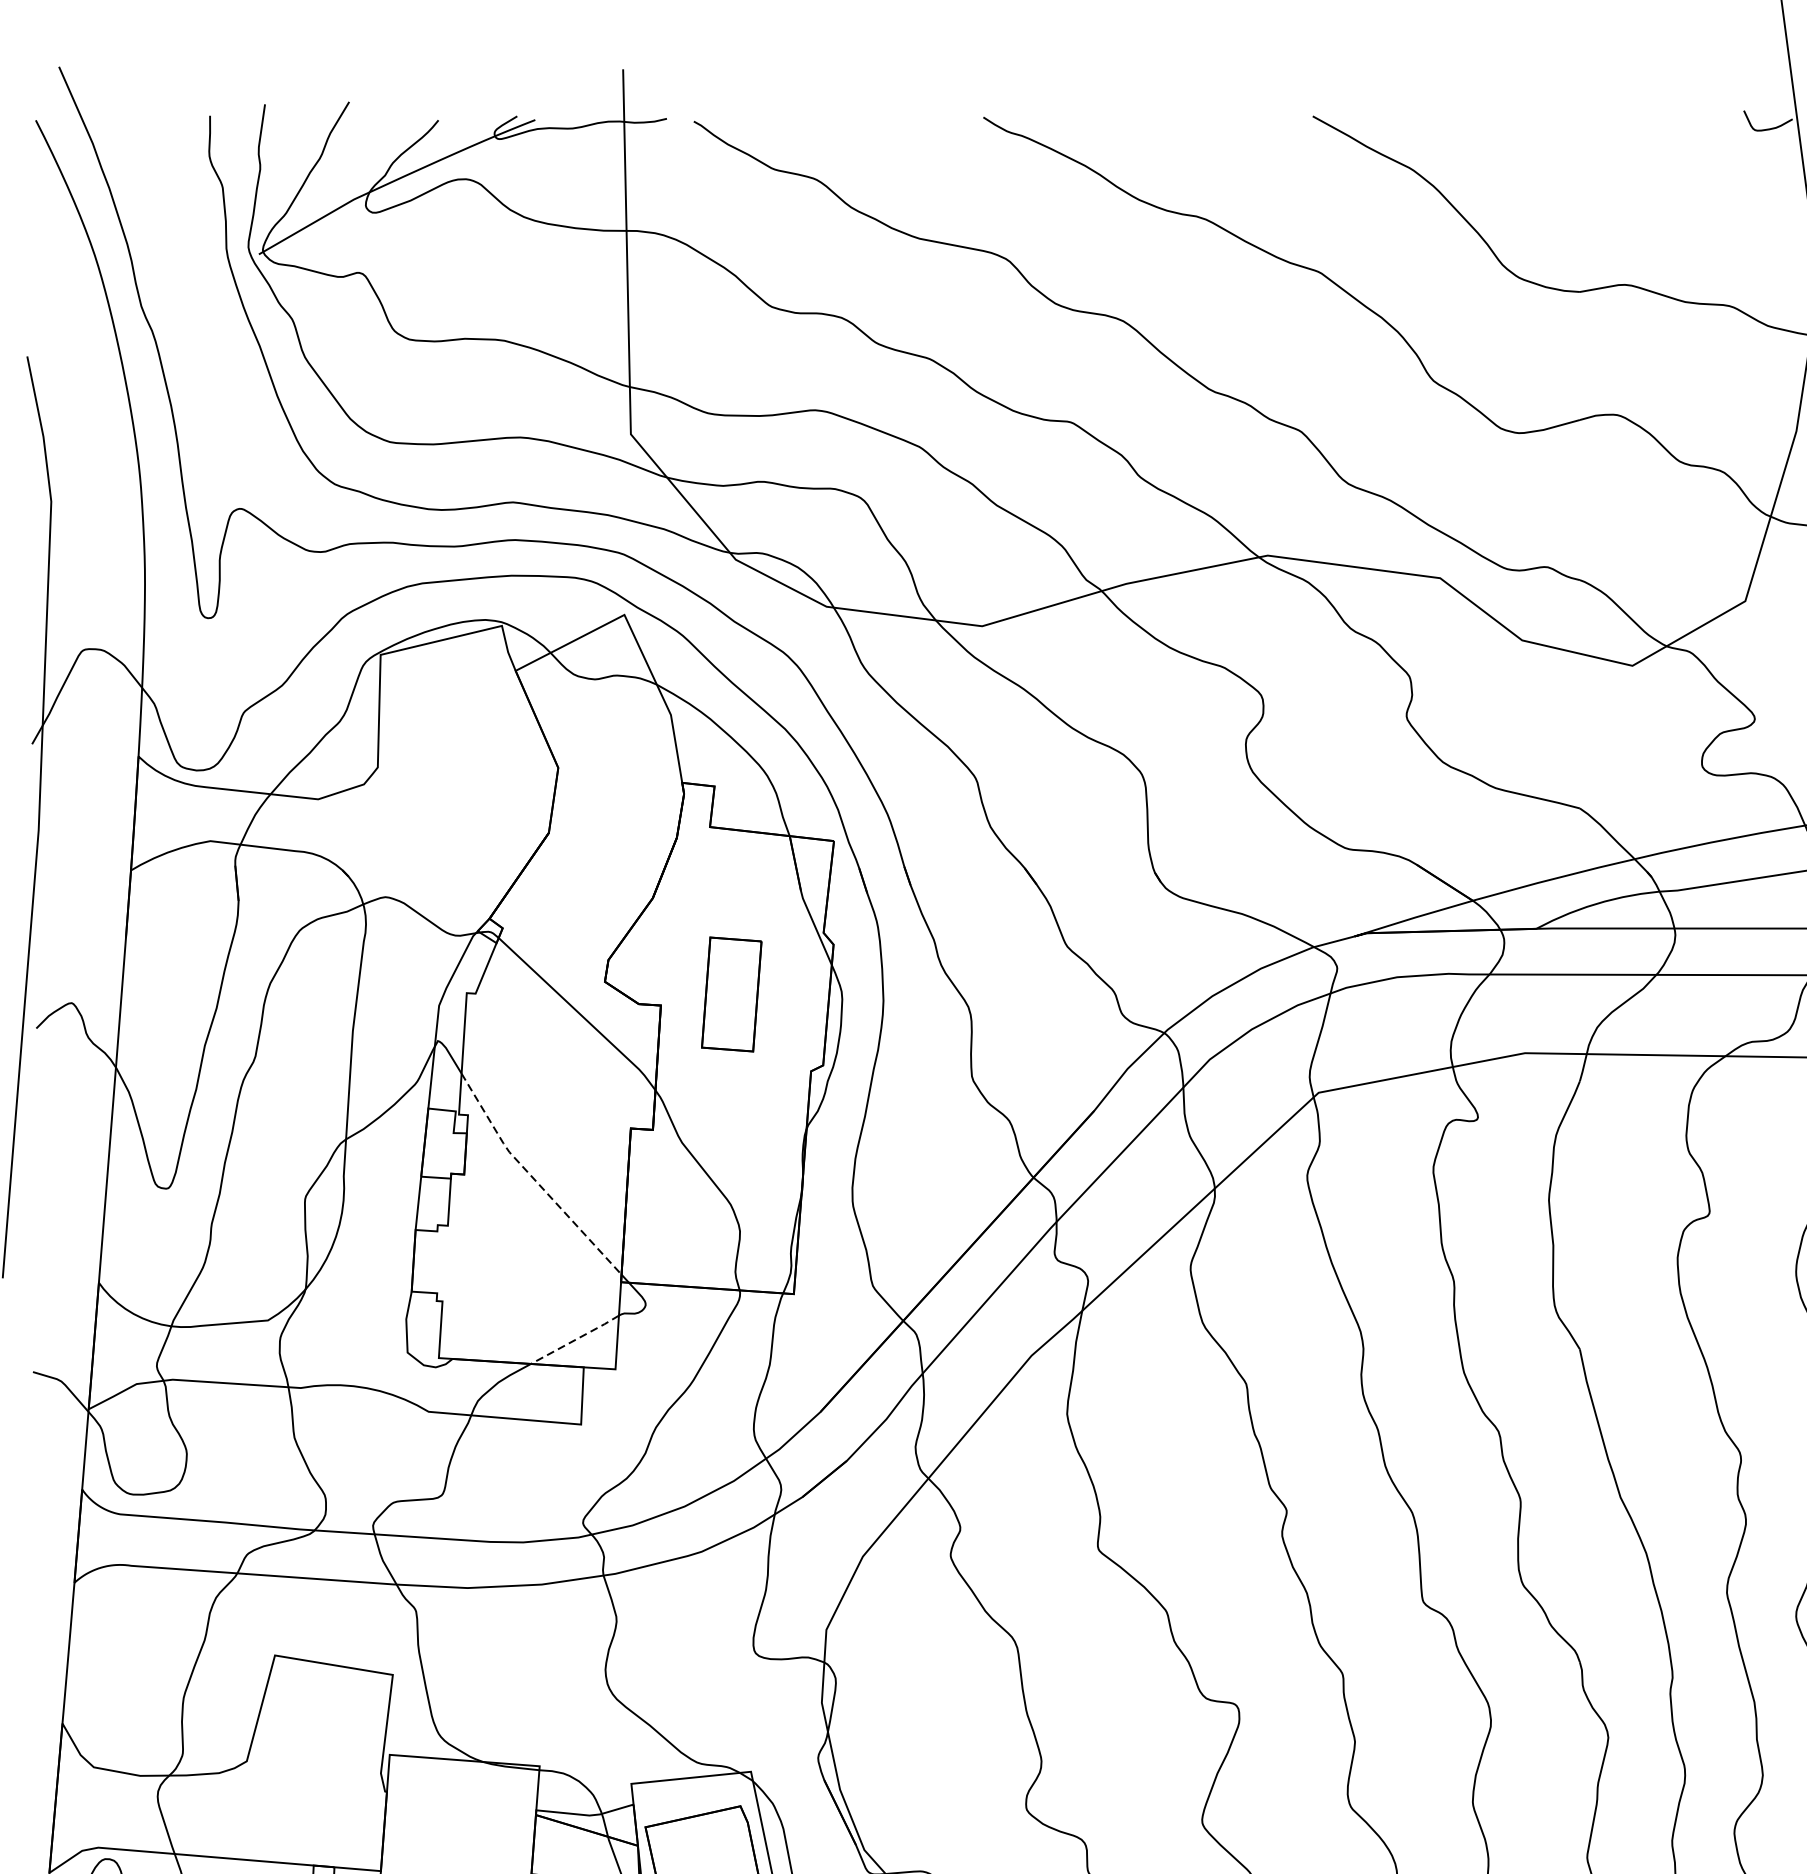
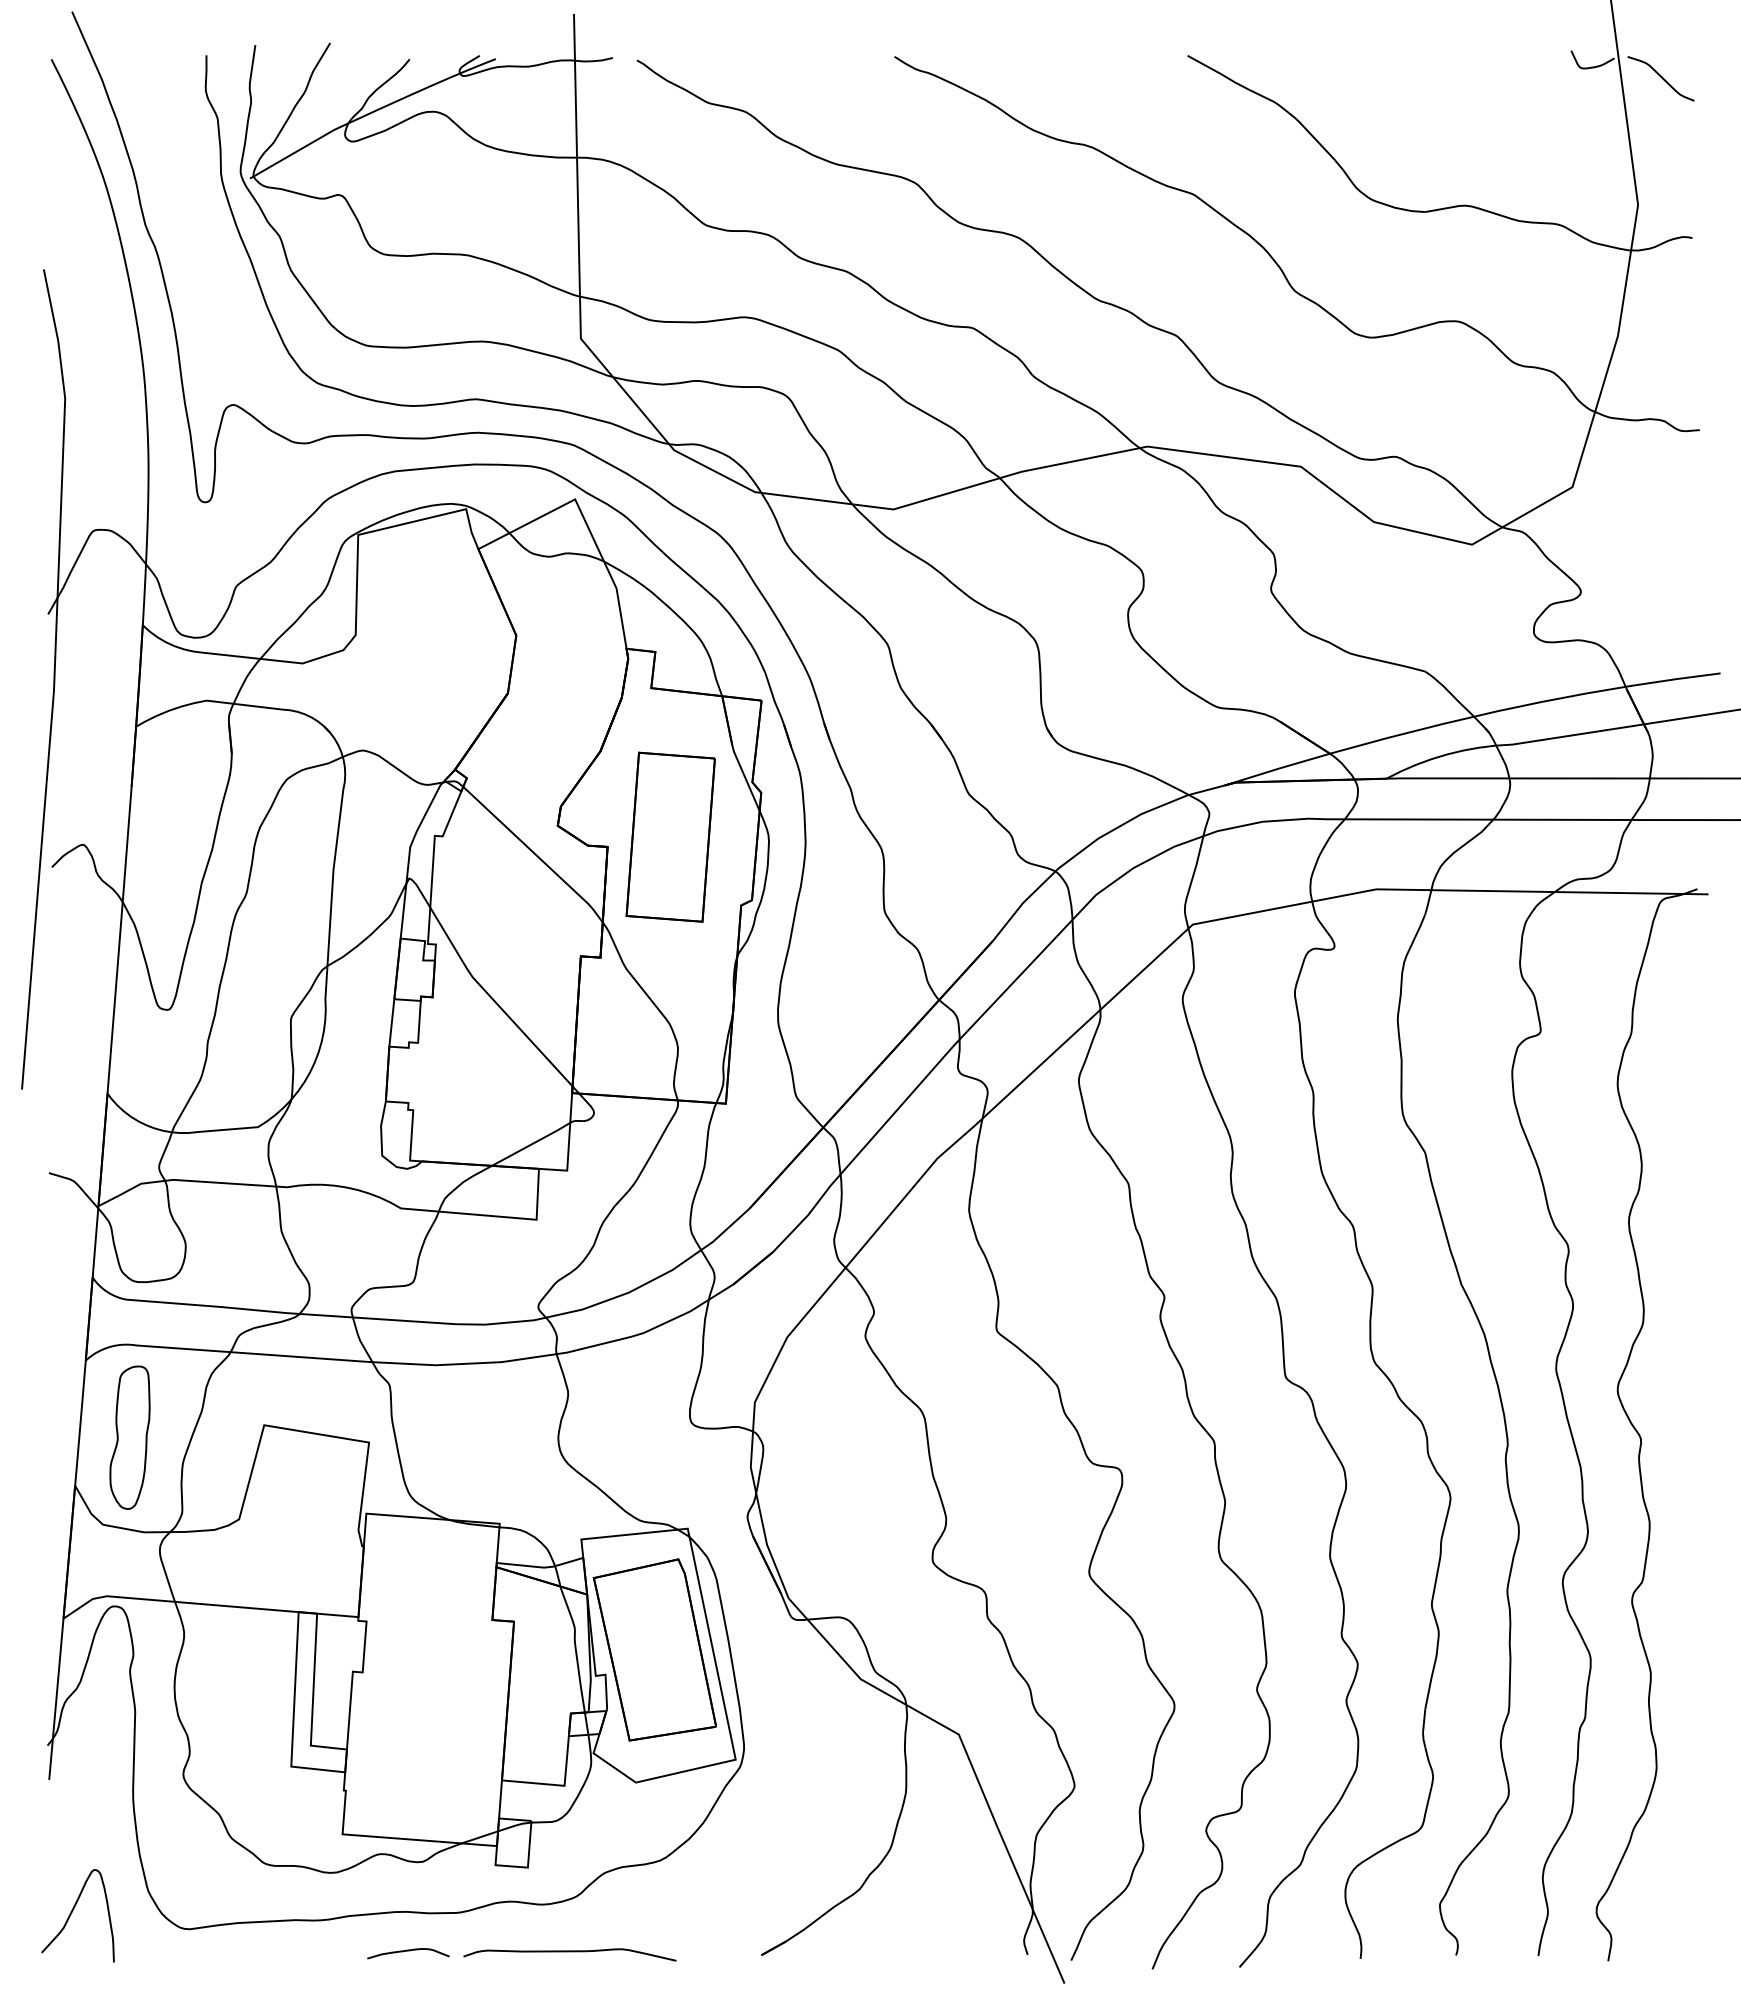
part: (731, 993) -> (670, 836), size x1.67
line: (533, 1178) -> (494, 1000), dashed -> solid
line: (575, 1339) -> (531, 1144), dashed -> solid
part: (123, 1669) -> (129, 1437), added

